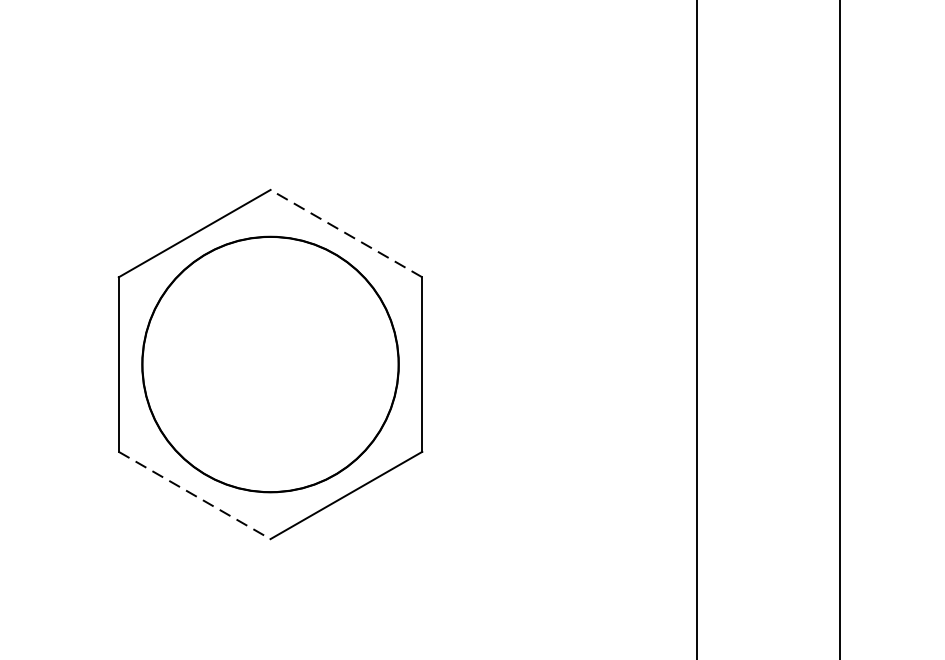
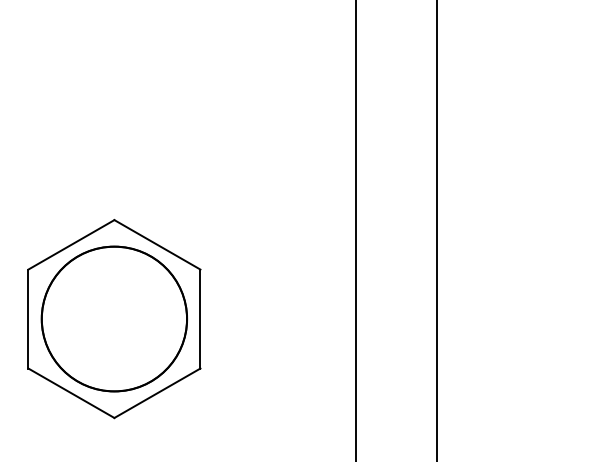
line: (346, 233) -> (157, 244), dashed -> solid
line: (194, 495) -> (71, 393), dashed -> solid

